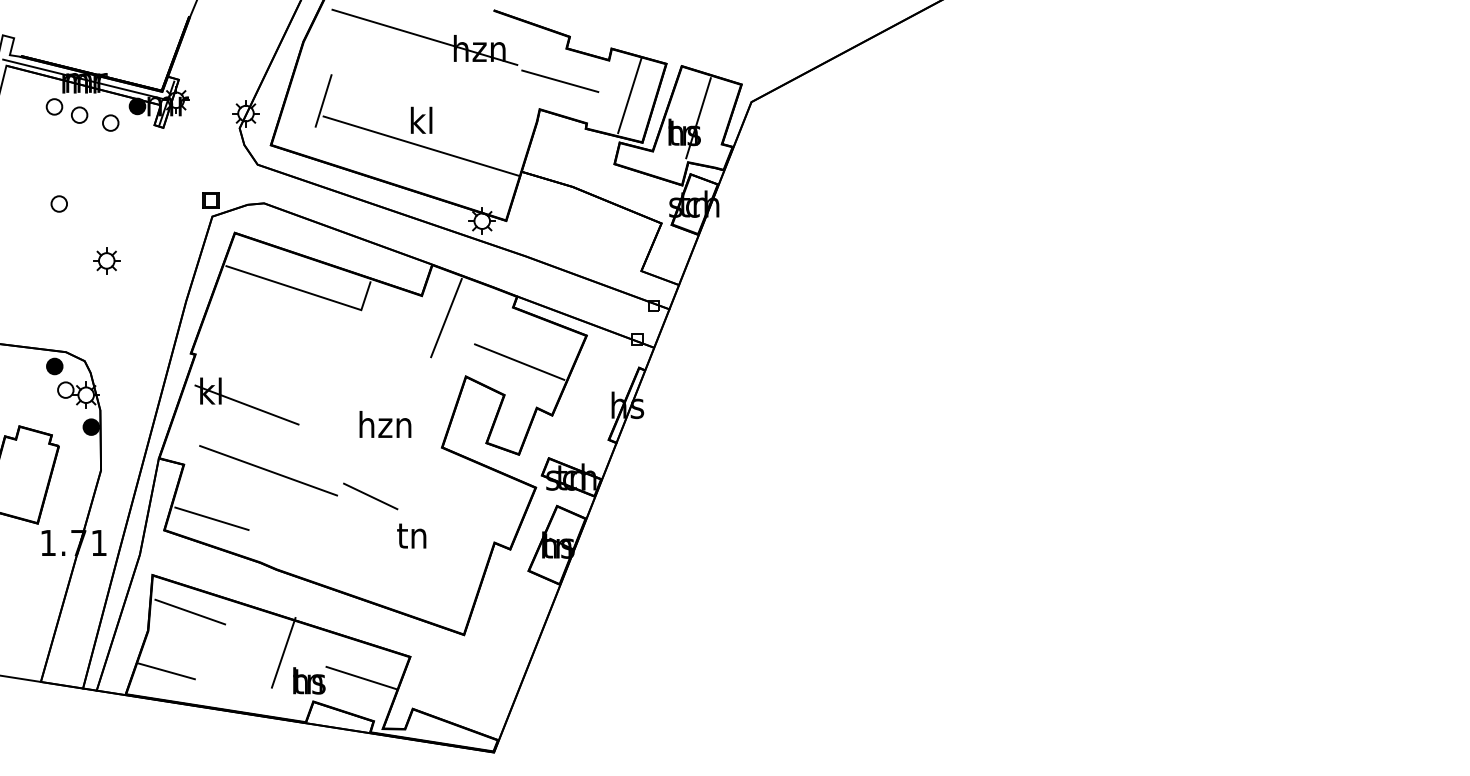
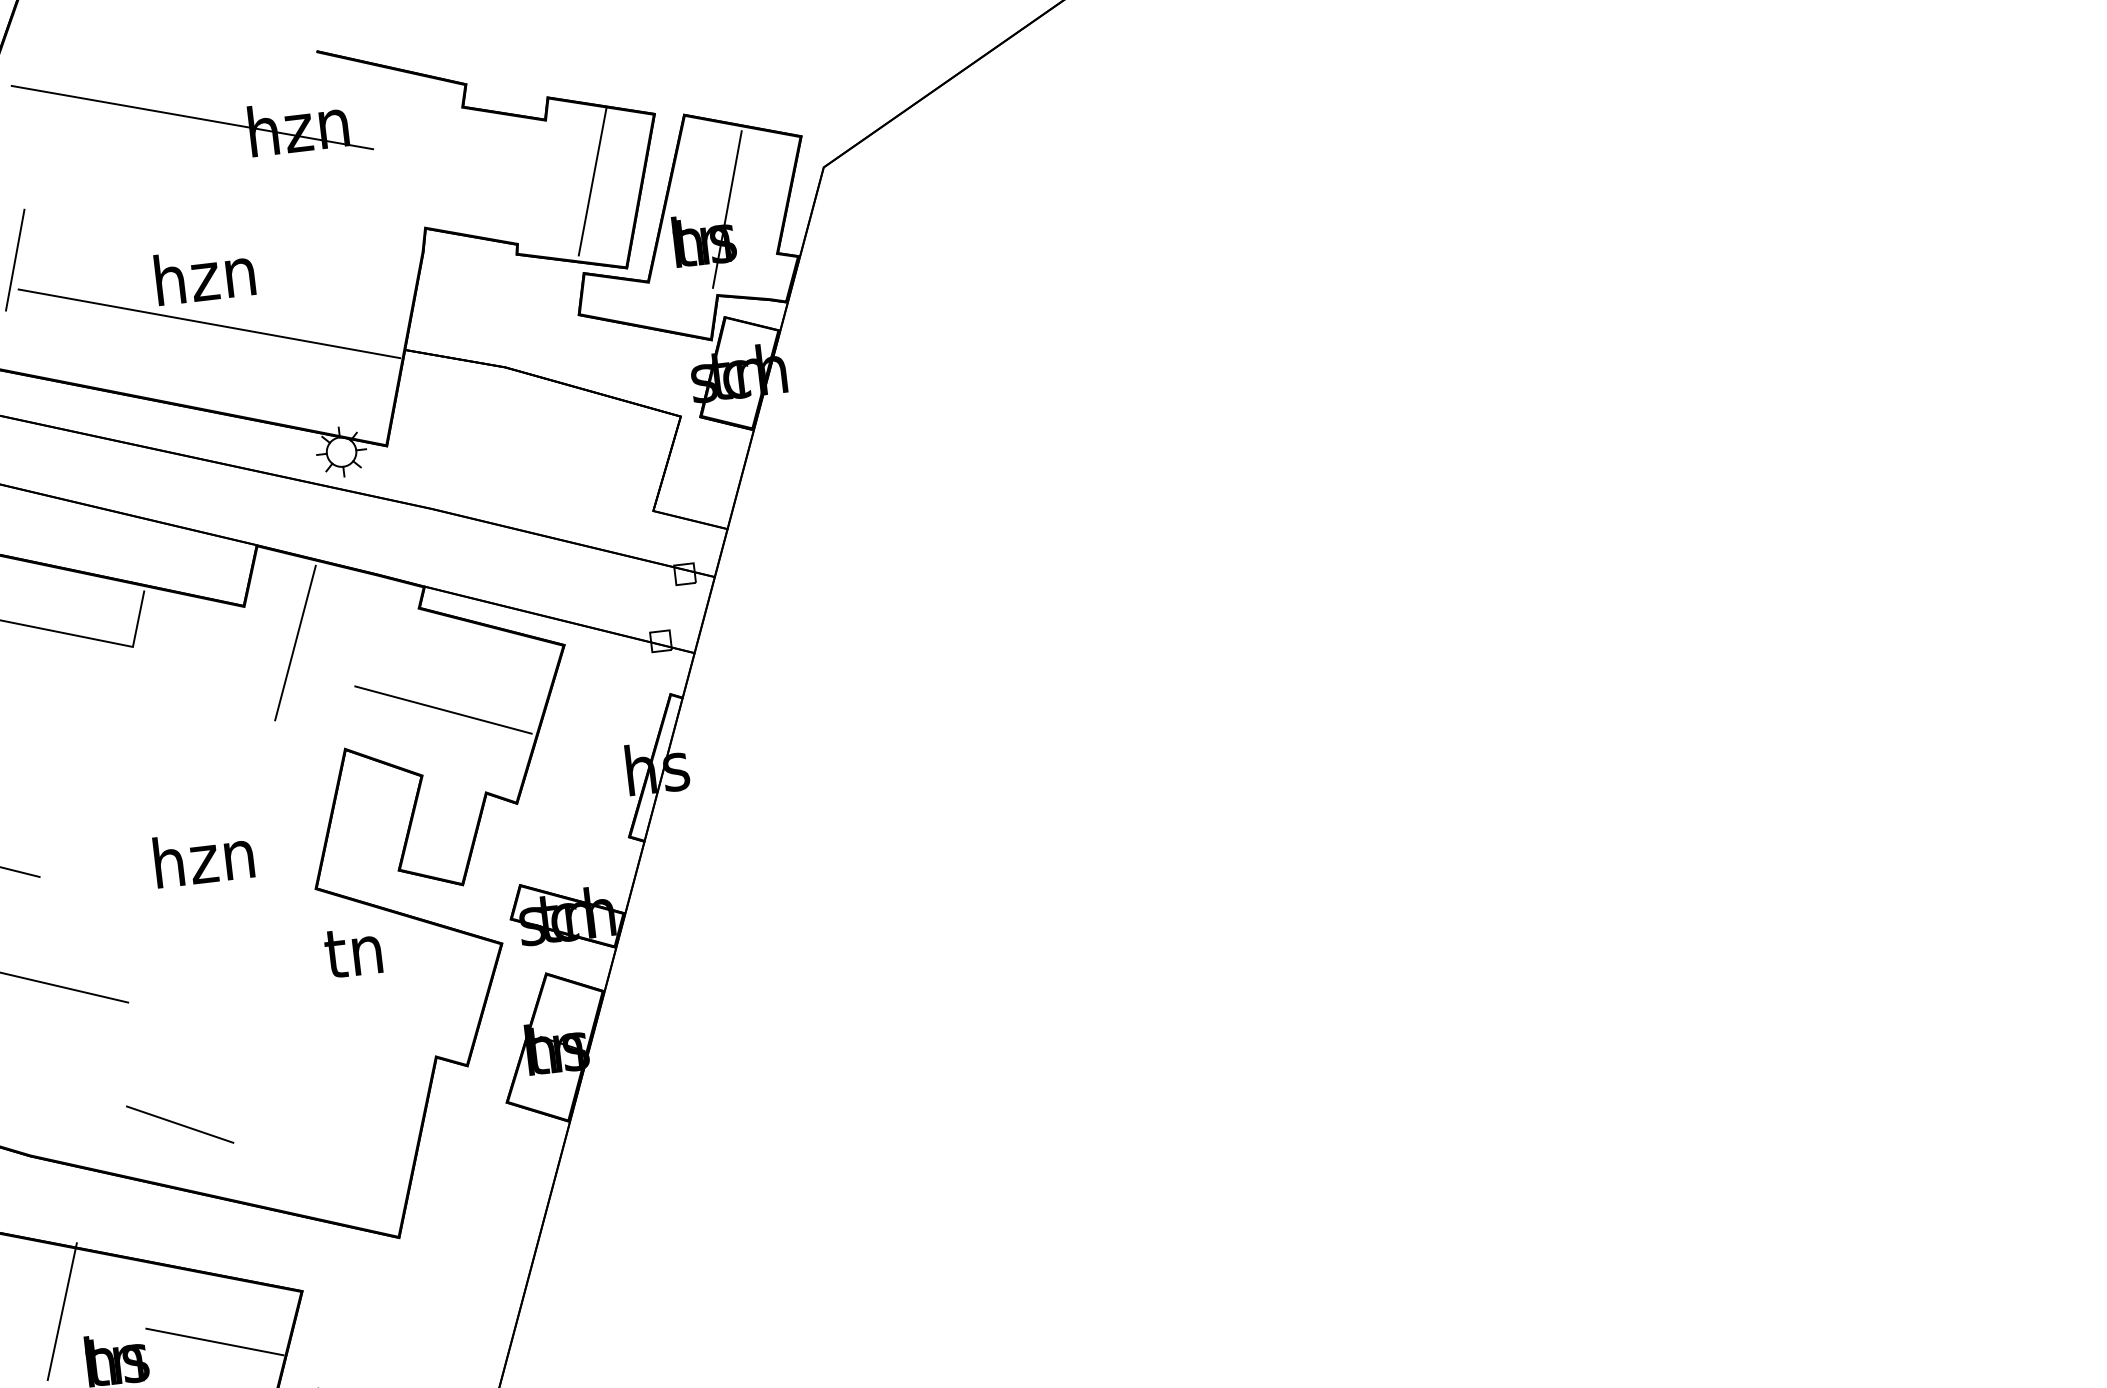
line: (560, 81) -> (458, 170), removed
text: (421, 119) -> (204, 273), kl -> hzn
line: (370, 496) -> (179, 1124), moved
text: (411, 535) -> (352, 951), moved

